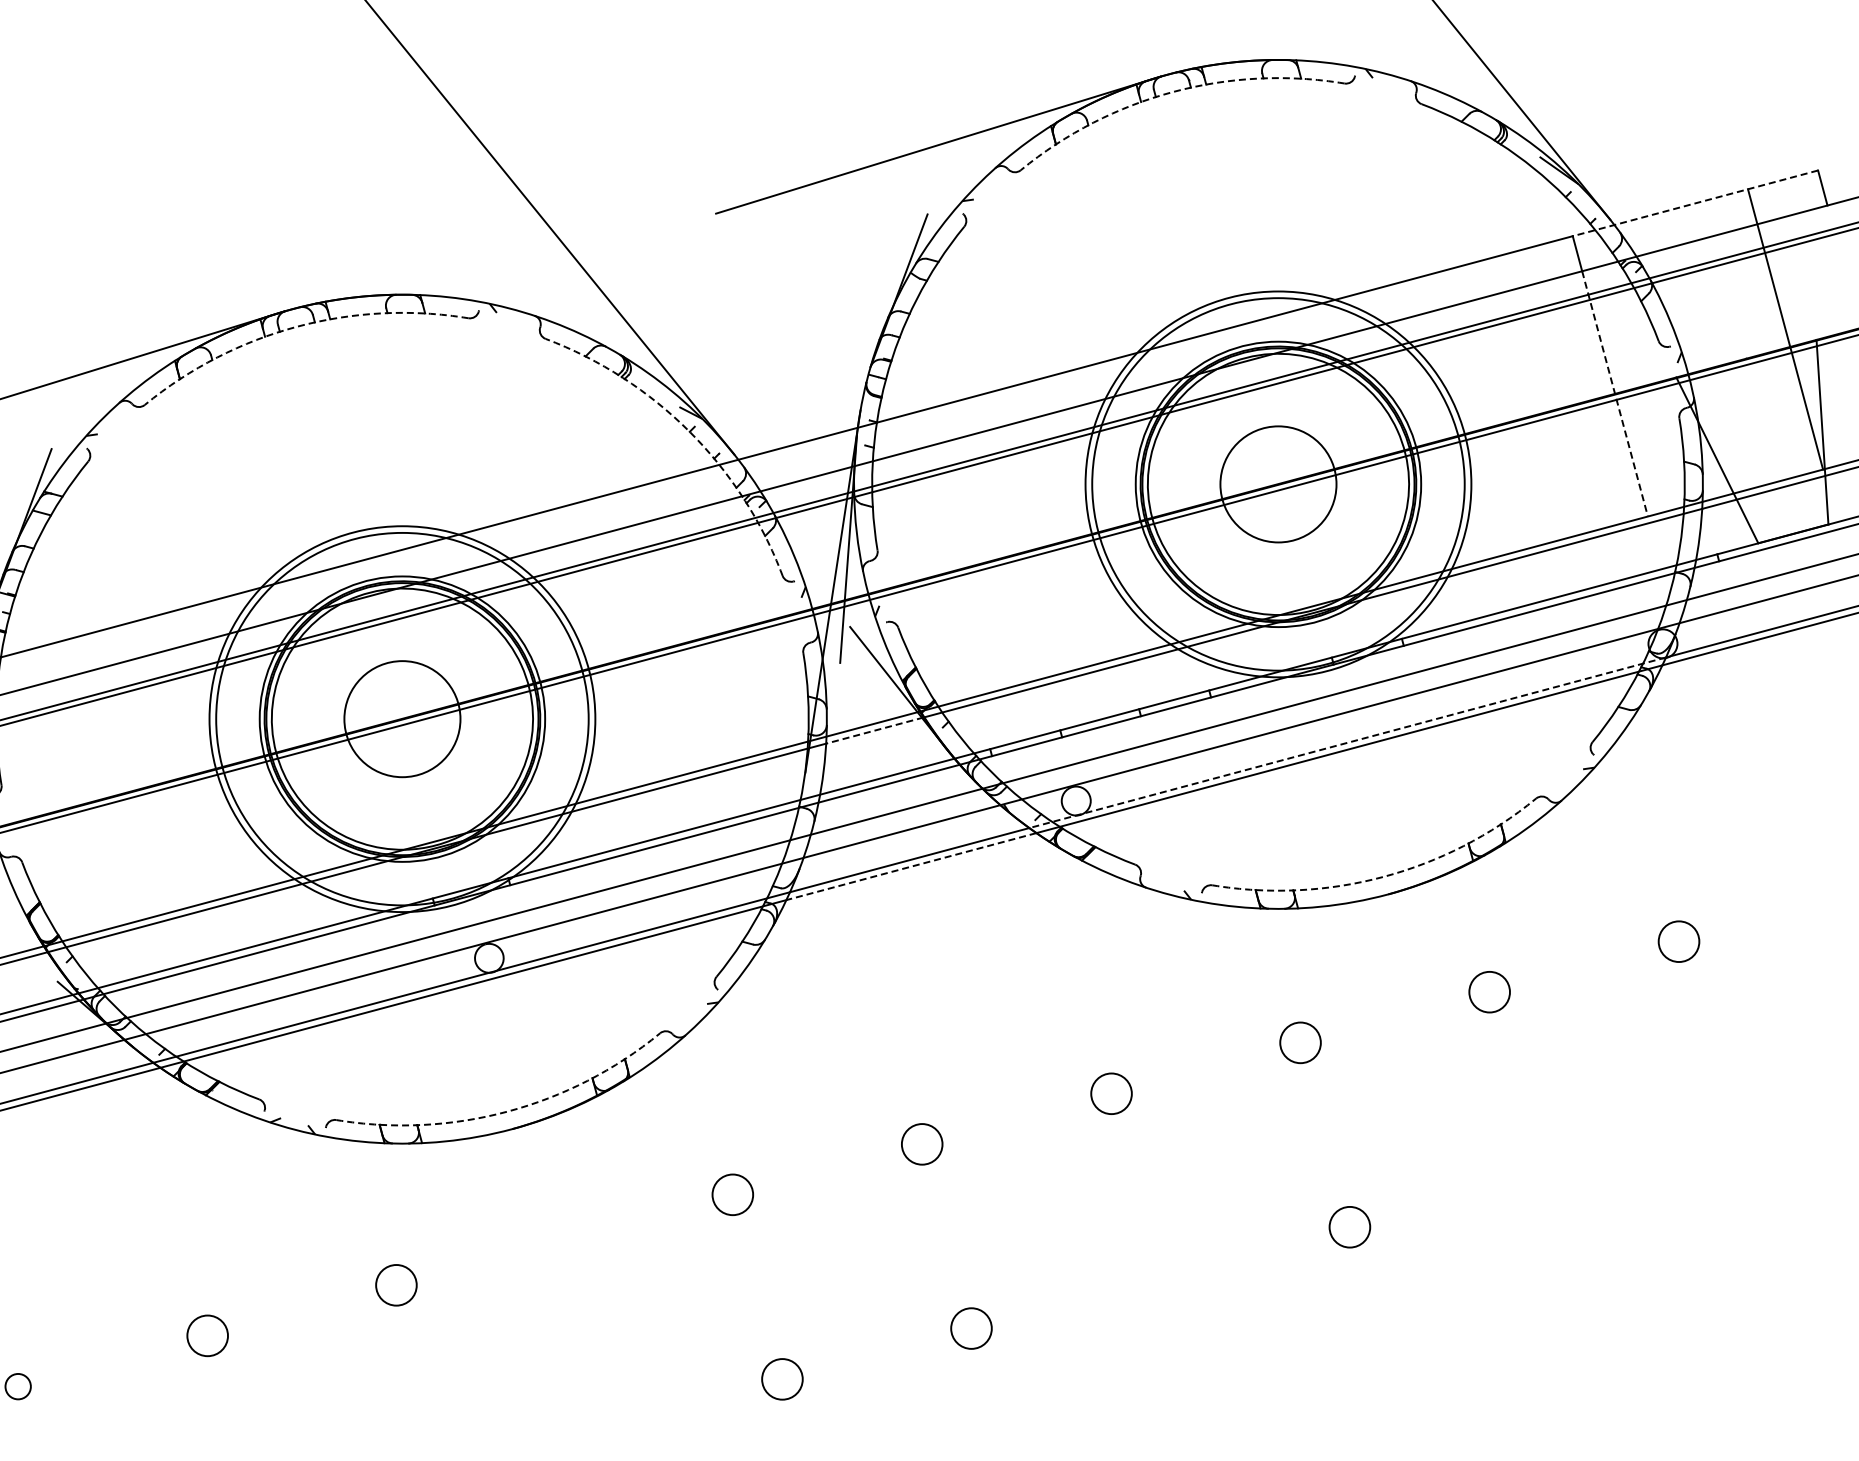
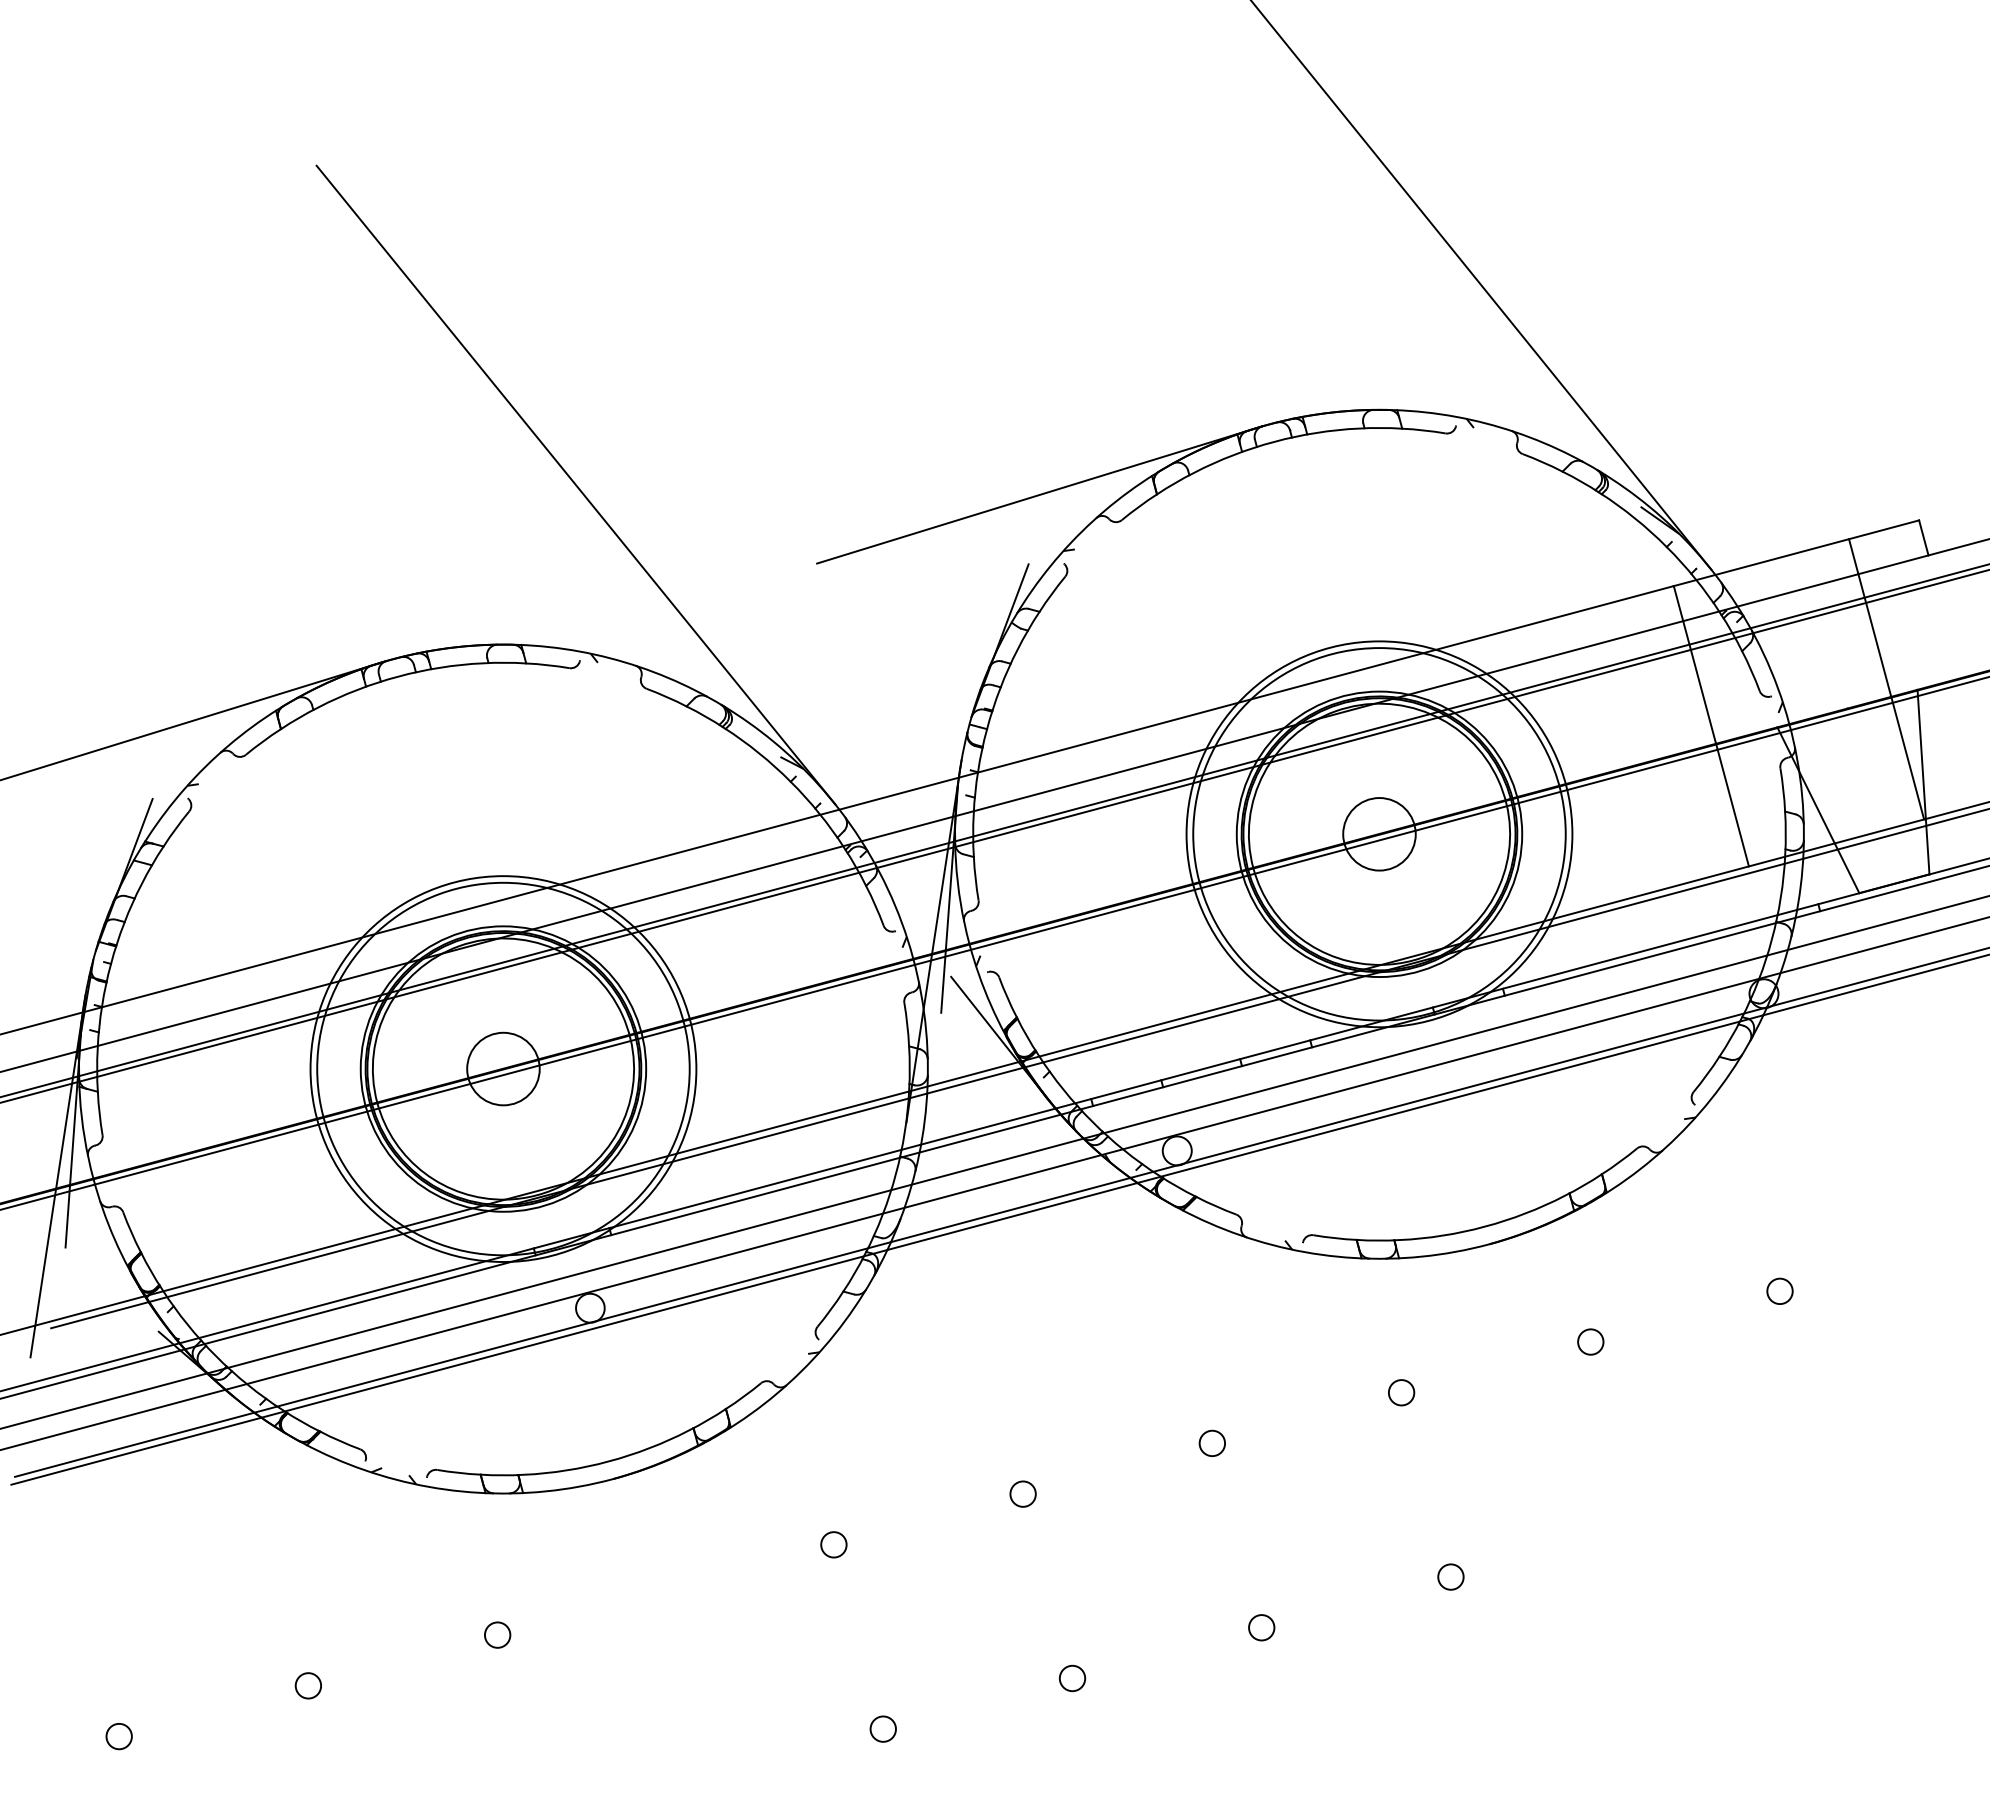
arc: (1173, 91) -> (1274, 441), dashed -> solid
line: (1695, 203) -> (1796, 553), dashed -> solid
arc: (297, 326) -> (398, 676), dashed -> solid
line: (1615, 393) -> (1716, 743), dashed -> solid
arc: (689, 431) -> (790, 781), dashed -> solid
circle: (1278, 484) -> (1379, 834), size x0.62
circle: (402, 718) -> (503, 1068), size x0.62
line: (874, 730) -> (975, 1080), dashed -> solid
line: (1347, 742) -> (1448, 1092), dashed -> solid
line: (910, 866) -> (1011, 1216), dashed -> solid
arc: (1383, 876) -> (1484, 1226), dashed -> solid
circle: (1678, 940) -> (1779, 1290), size x0.62
circle: (1489, 991) -> (1590, 1341), size x0.62
circle: (1300, 1042) -> (1401, 1392), size x0.62
circle: (1110, 1092) -> (1211, 1442), size x0.62
arc: (507, 1111) -> (608, 1461), dashed -> solid
circle: (921, 1143) -> (1022, 1493), size x0.62
circle: (732, 1194) -> (833, 1544), size x0.62
circle: (1349, 1226) -> (1450, 1576), size x0.62
circle: (1160, 1277) -> (1261, 1627), added
circle: (396, 1284) -> (497, 1634), size x0.62
circle: (971, 1328) -> (1072, 1678), size x0.62
circle: (206, 1335) -> (307, 1685), size x0.62
circle: (781, 1378) -> (882, 1728), size x0.62

